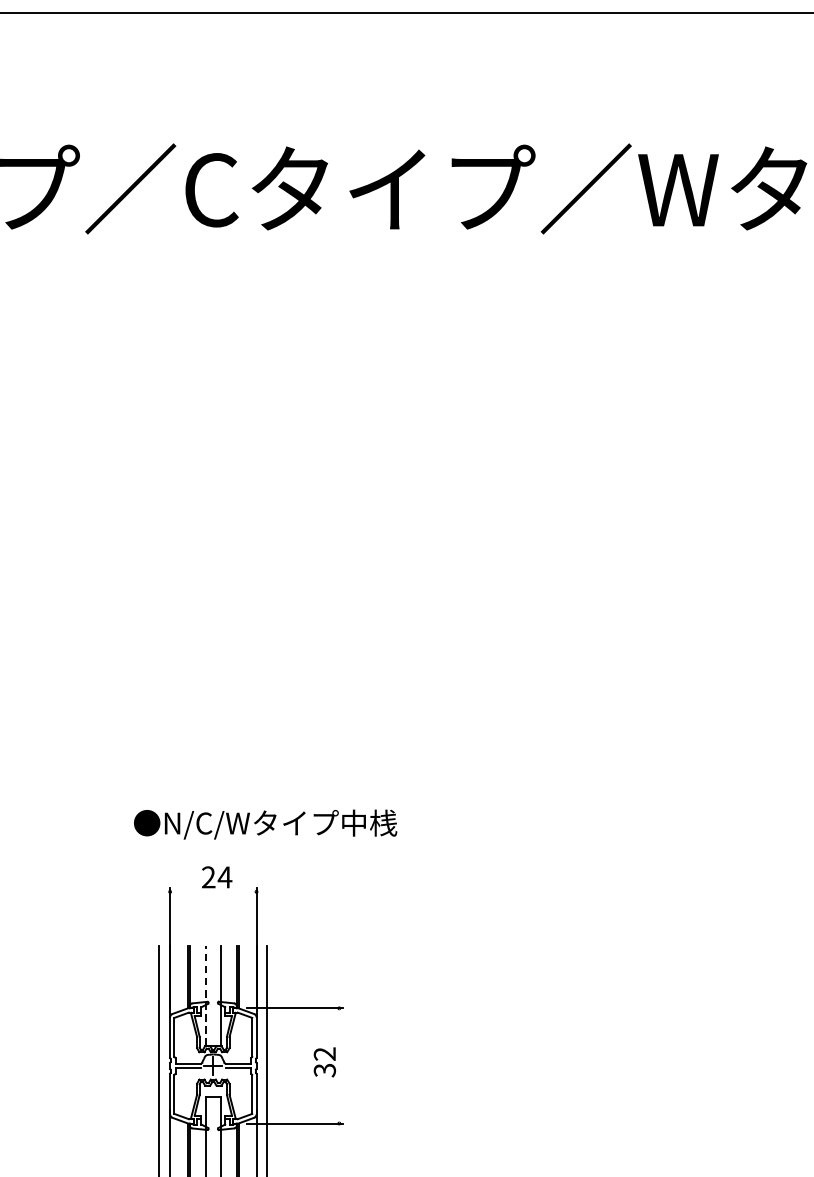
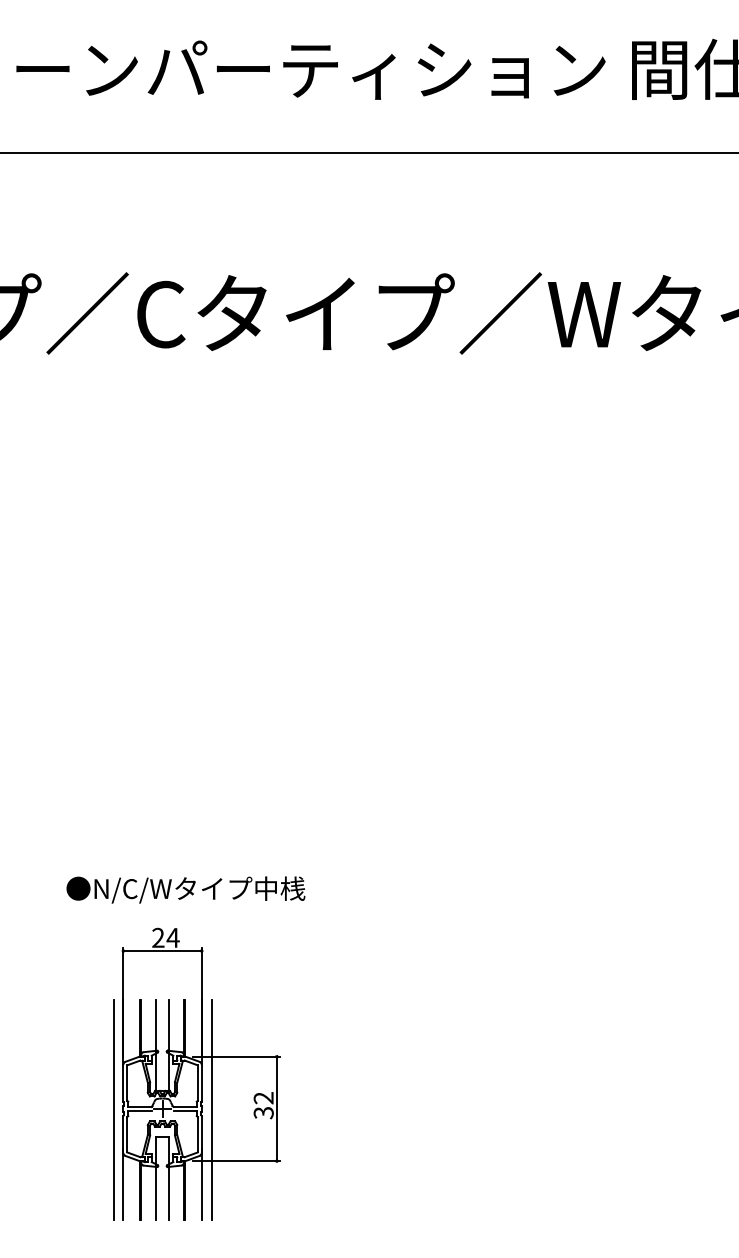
text: (265, 824) -> (185, 889), moved
line: (213, 892) -> (162, 951), added
line: (206, 994) -> (156, 1044), dashed -> solid
line: (338, 1065) -> (276, 1108), added

